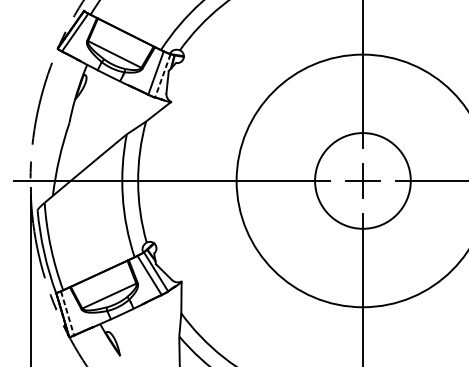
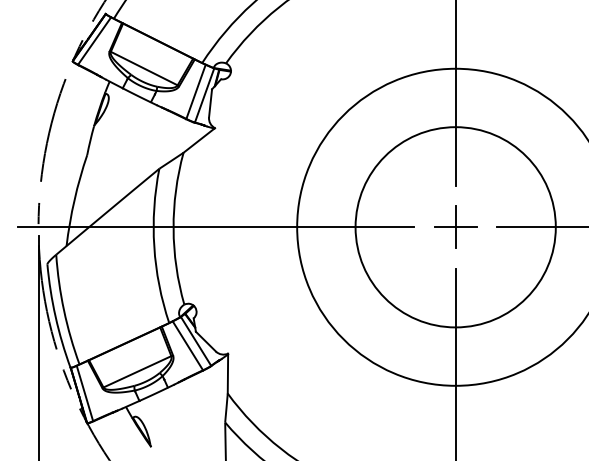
line: (162, 75) -> (204, 95), dashed -> solid
circle: (362, 181) -> (455, 227), size x1.67
line: (67, 313) -> (84, 393), dashed -> solid

